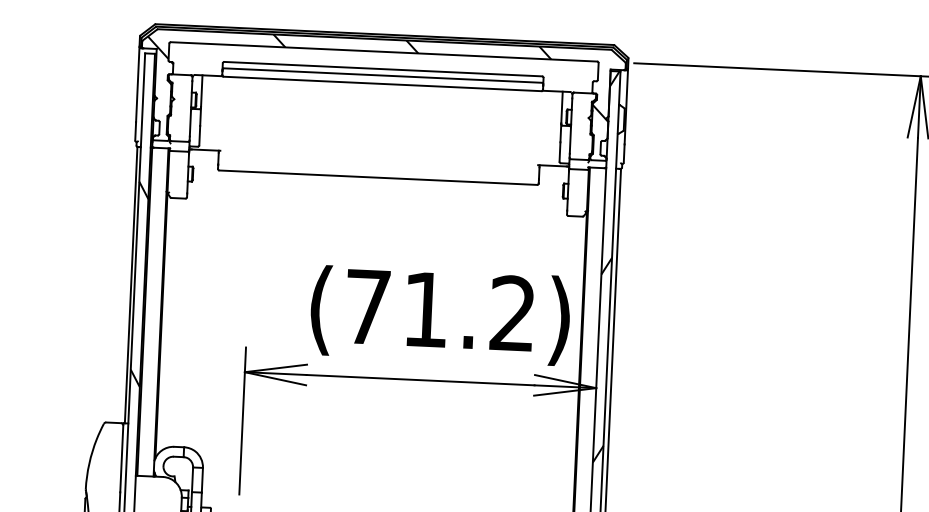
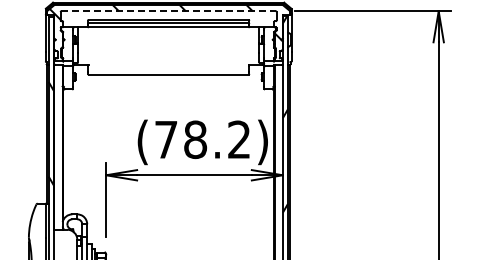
line: (385, 52) -> (169, 11), solid -> dashed
text: (425, 309) -> (195, 139), (71.2) -> (78.2)

